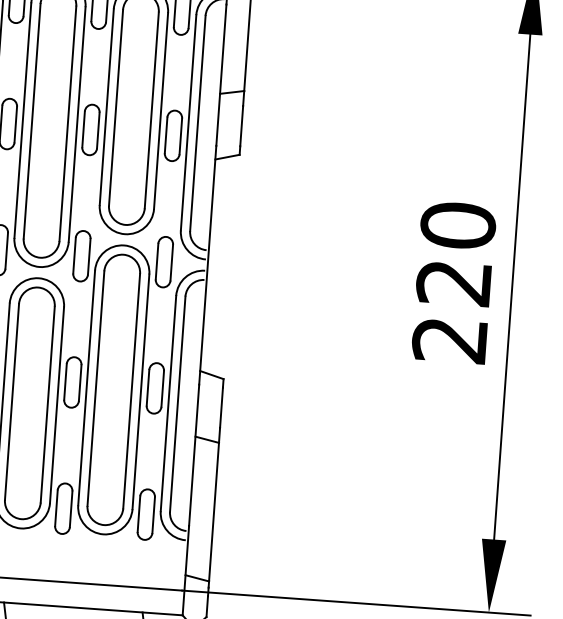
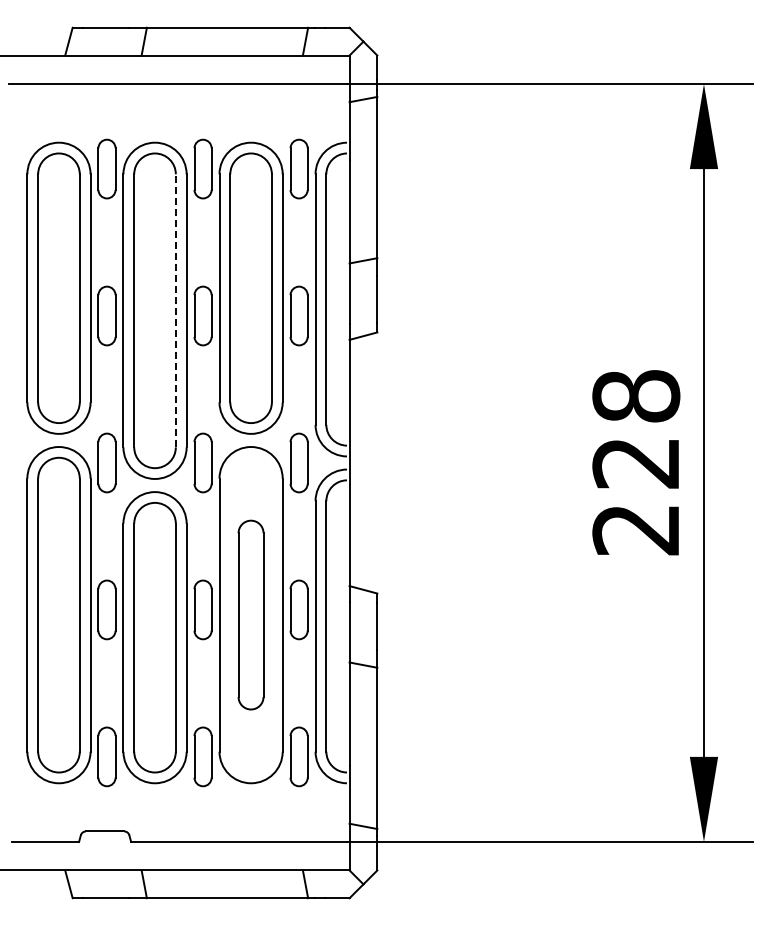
line: (67, 123) -> (175, 310), solid -> dashed
text: (458, 224) -> (636, 395), 220 -> 228
part: (113, 389) -> (250, 614), size x0.6

